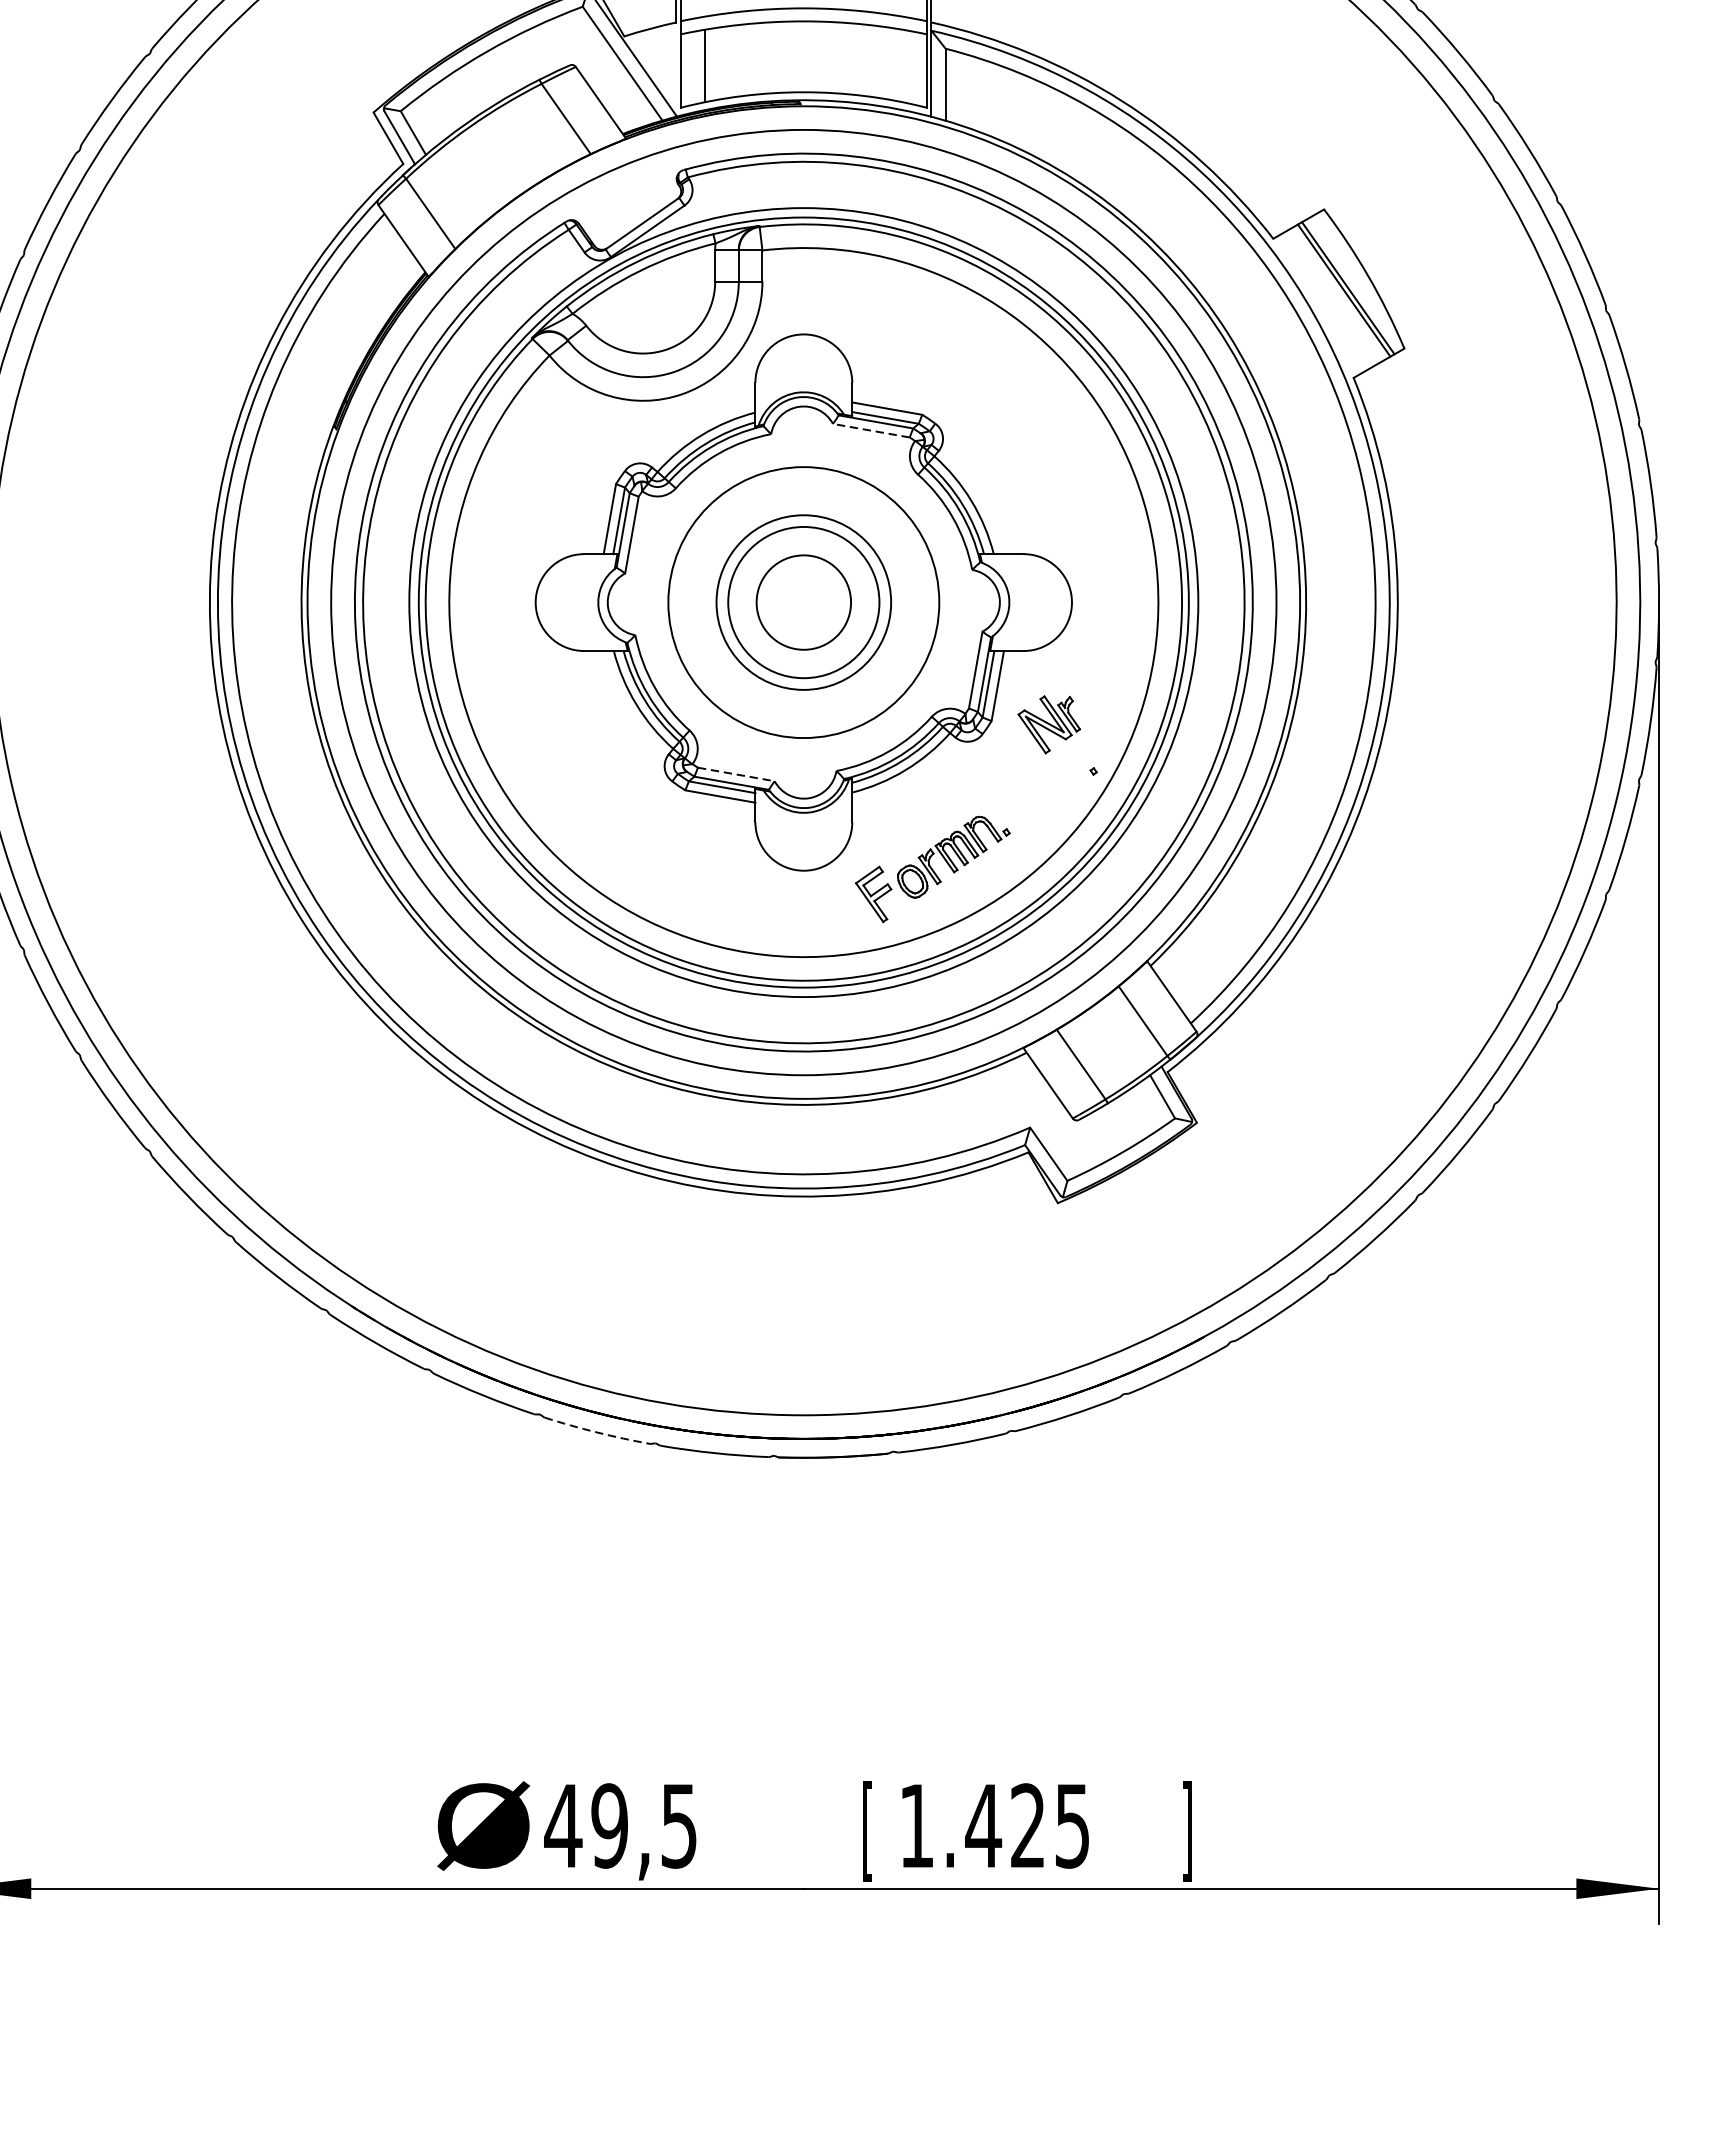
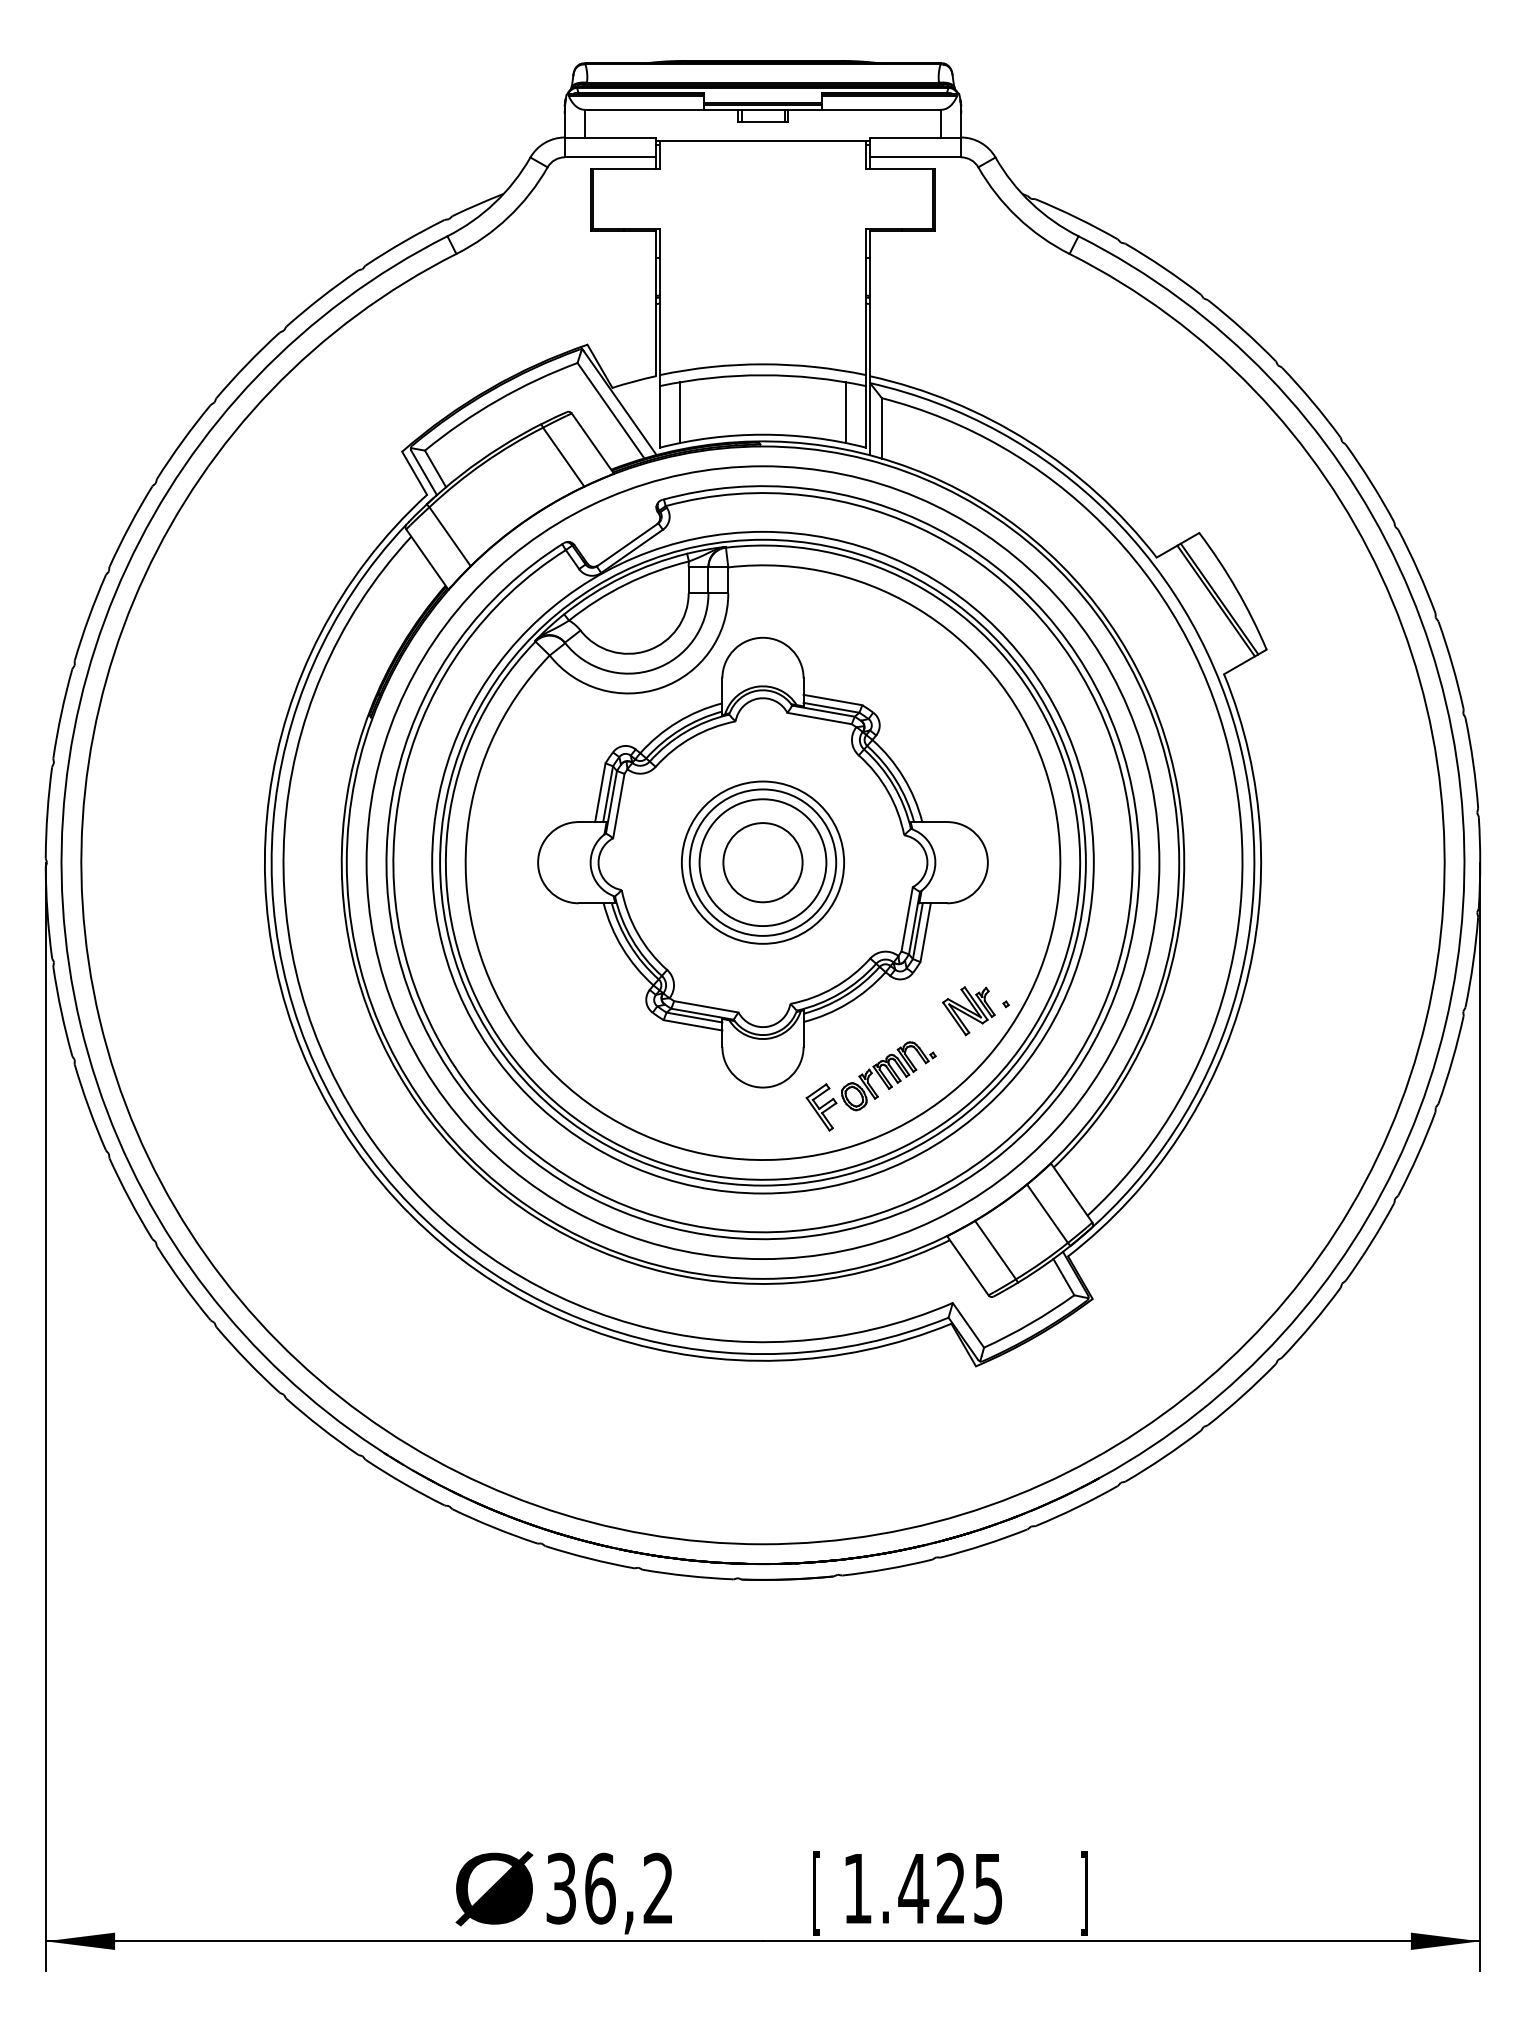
line: (903, 65) -> (846, 412), added
line: (871, 430) -> (819, 718), dashed -> solid
circle: (803, 602) -> (762, 862), size x0.71
part: (1048, 725) -> (968, 1011), moved
line: (736, 774) -> (706, 1006), dashed -> solid
arc: (596, 1432) -> (589, 1558), dashed -> solid
text: (619, 1825) -> (608, 1888), 49,5 -> 36,2

